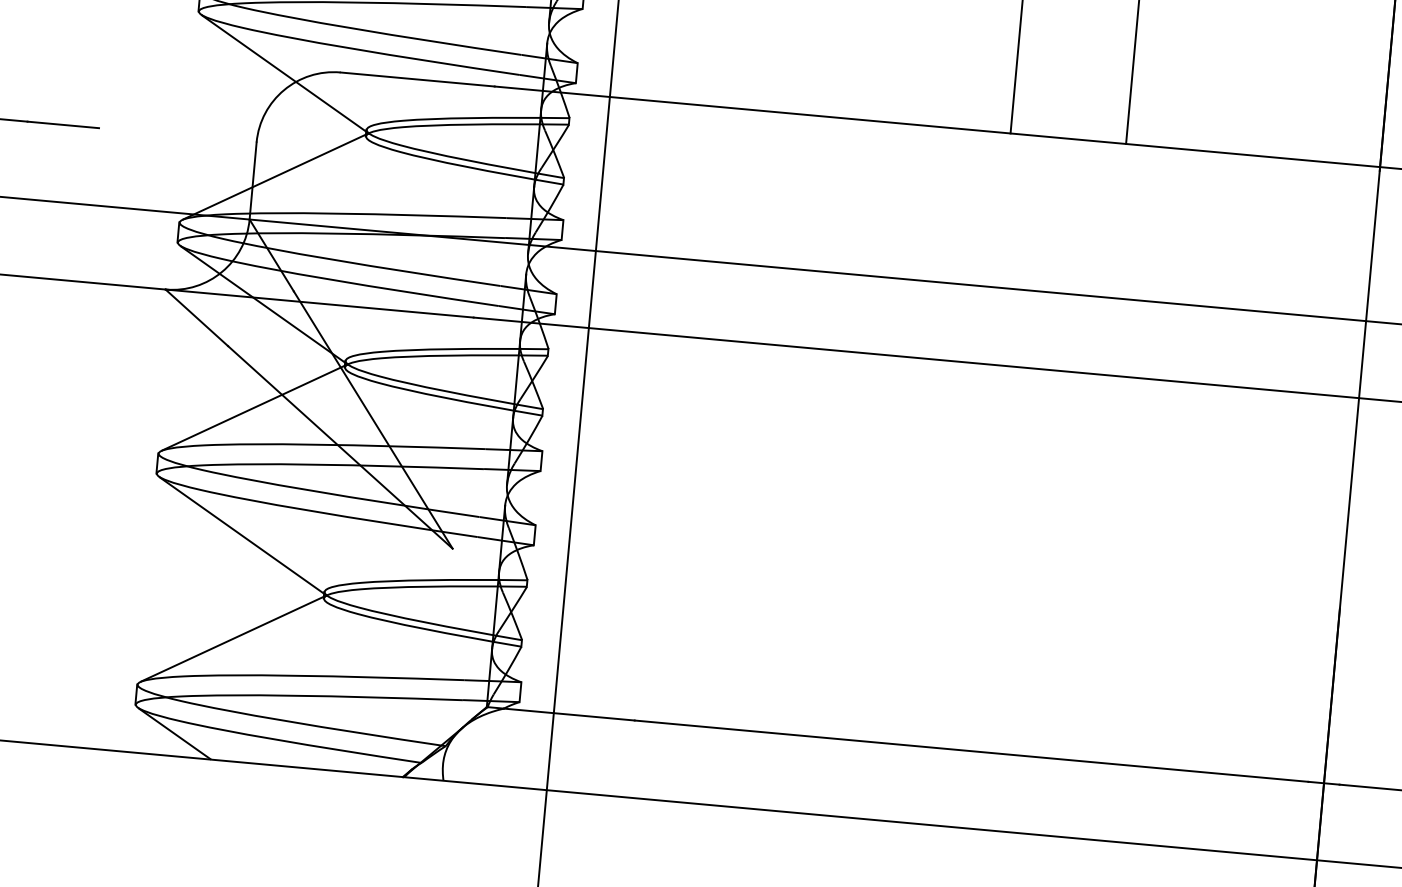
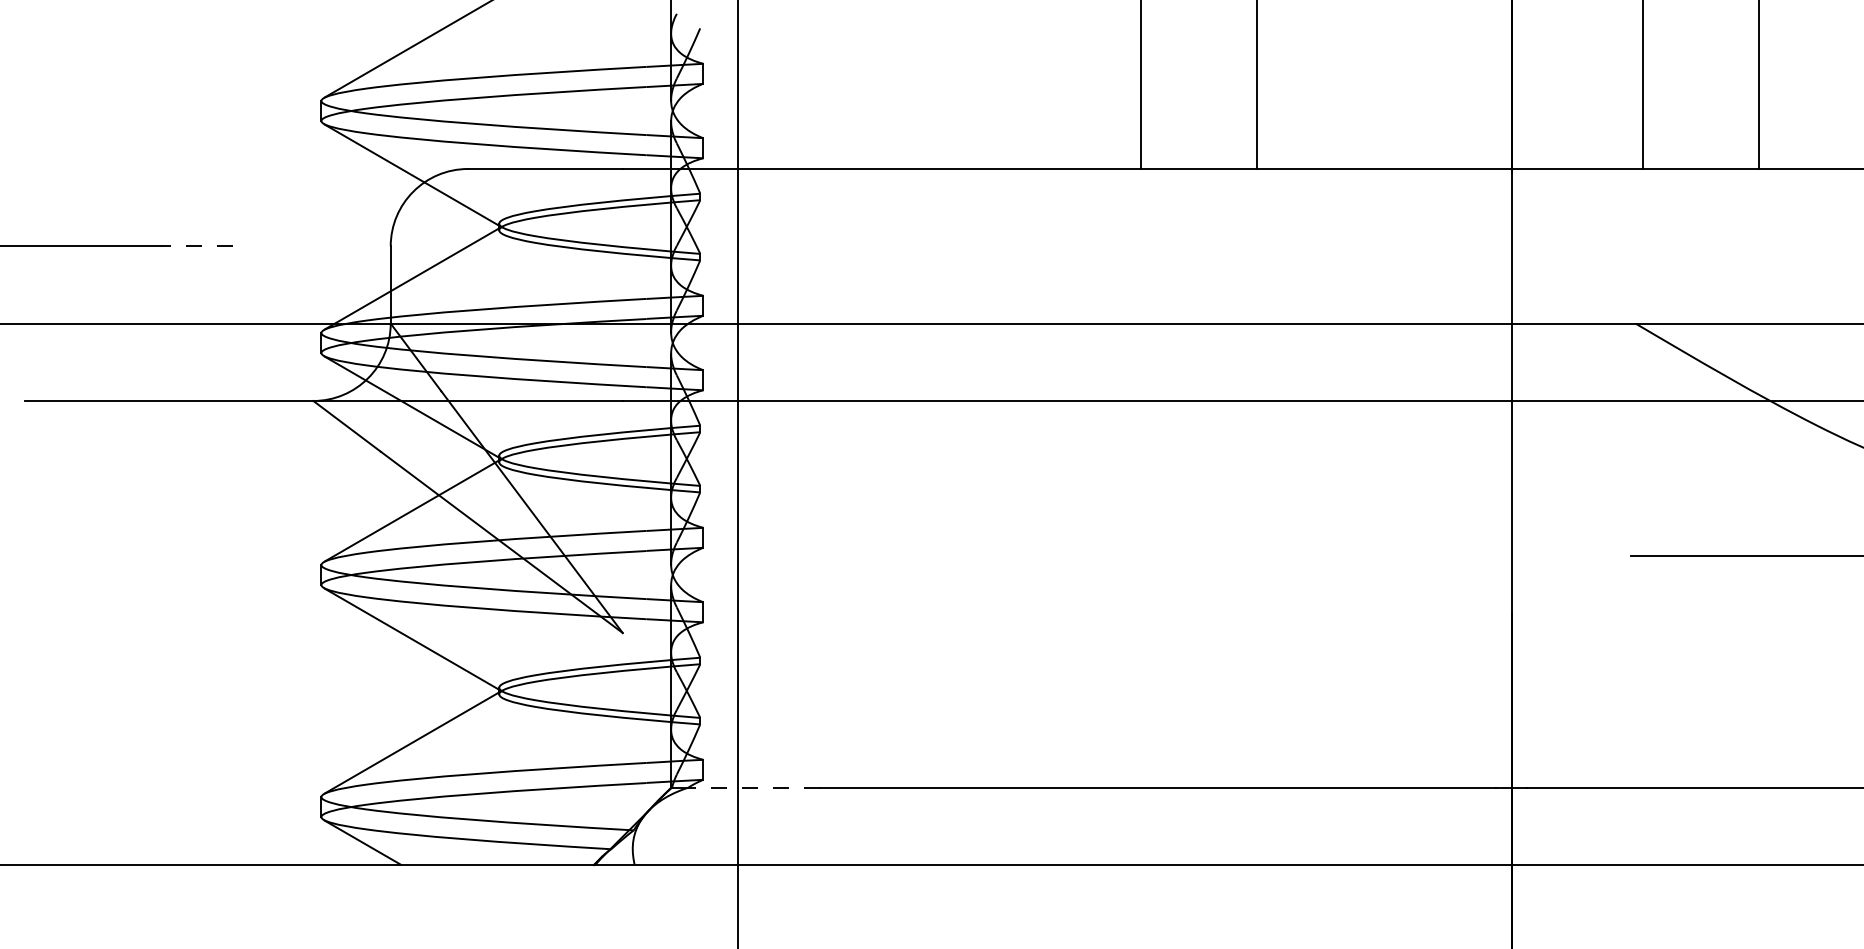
line: (63, 125) -> (196, 246), solid -> dashed
line: (568, 714) -> (753, 787), solid -> dashed

